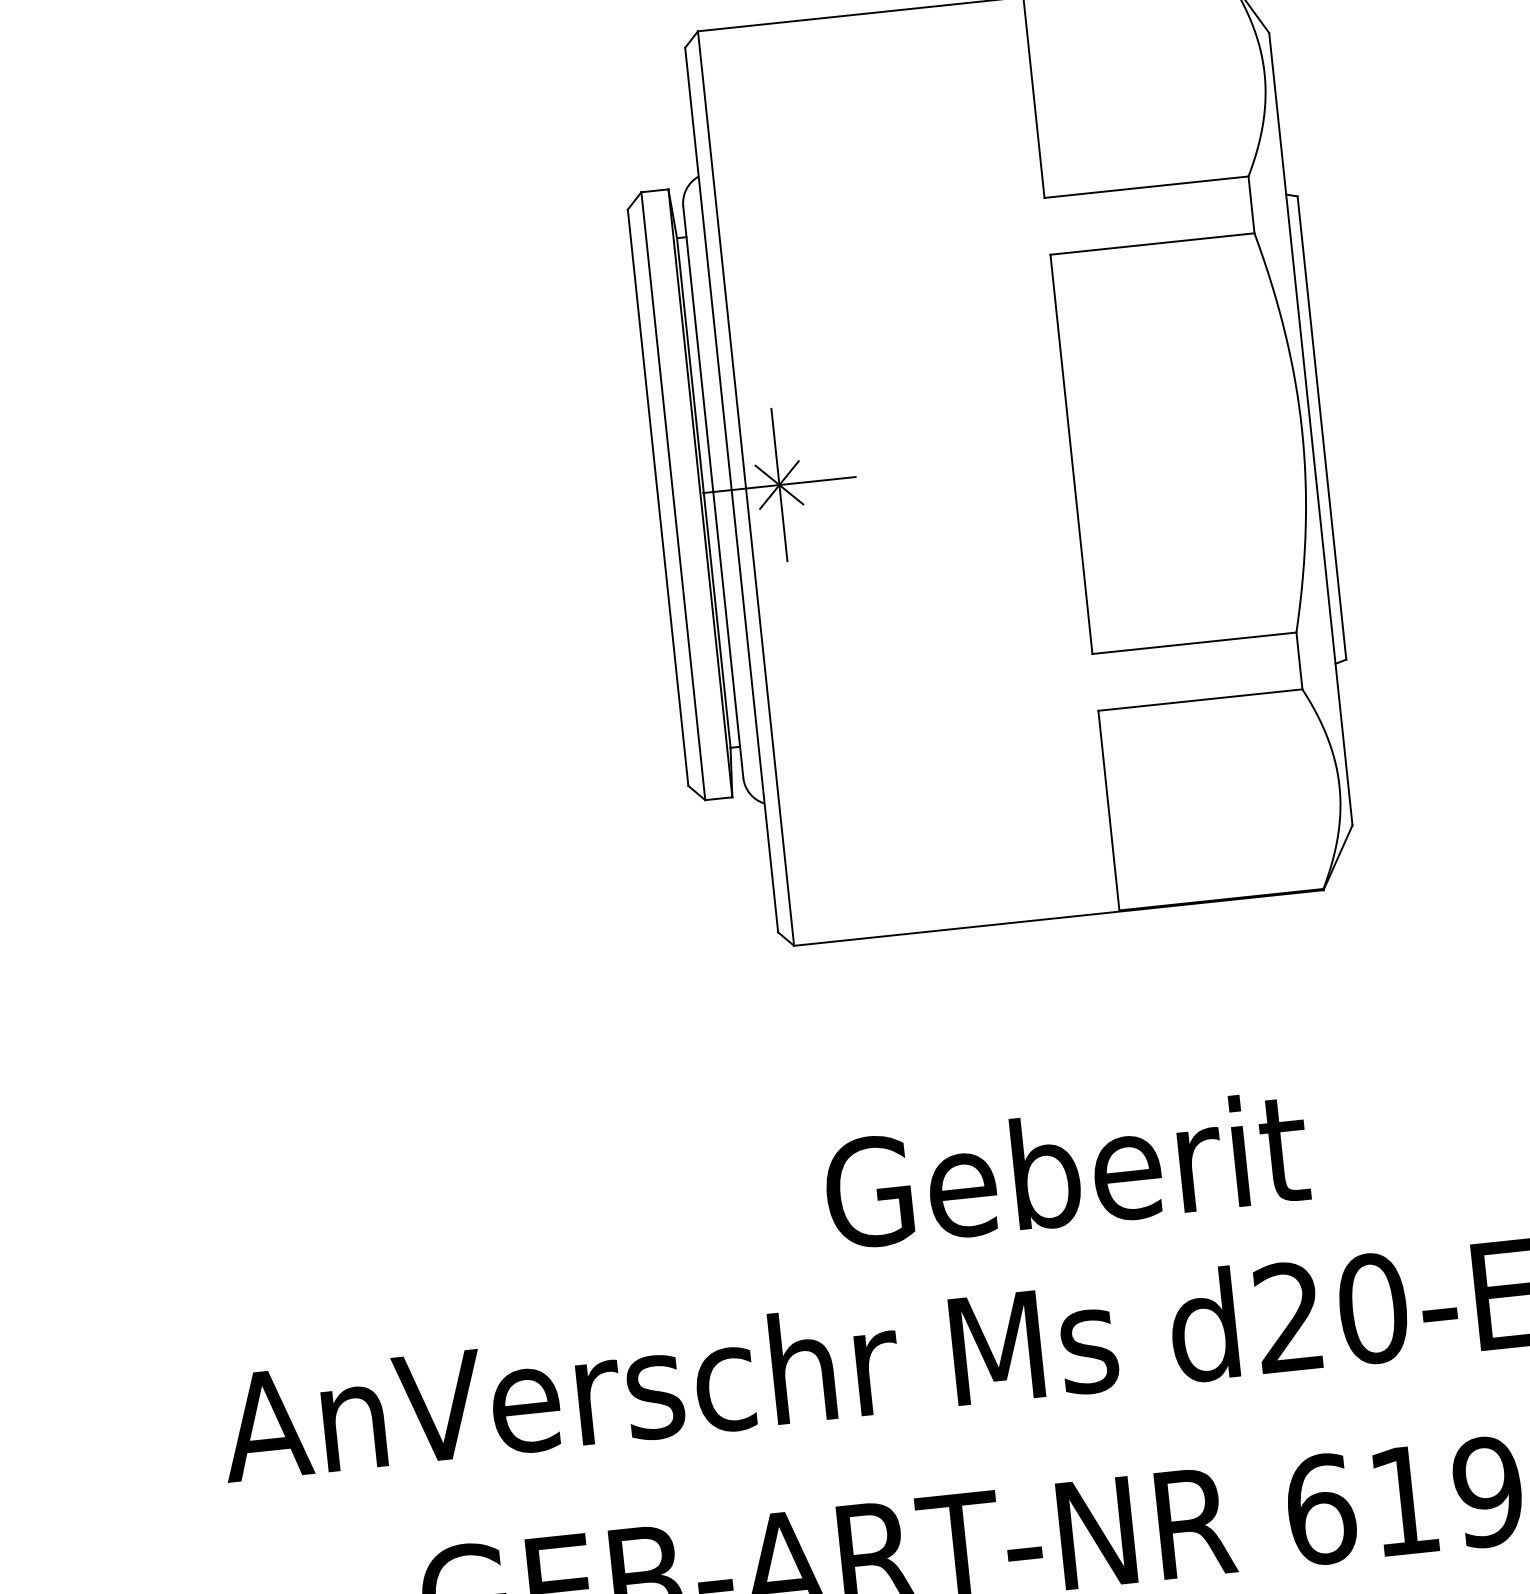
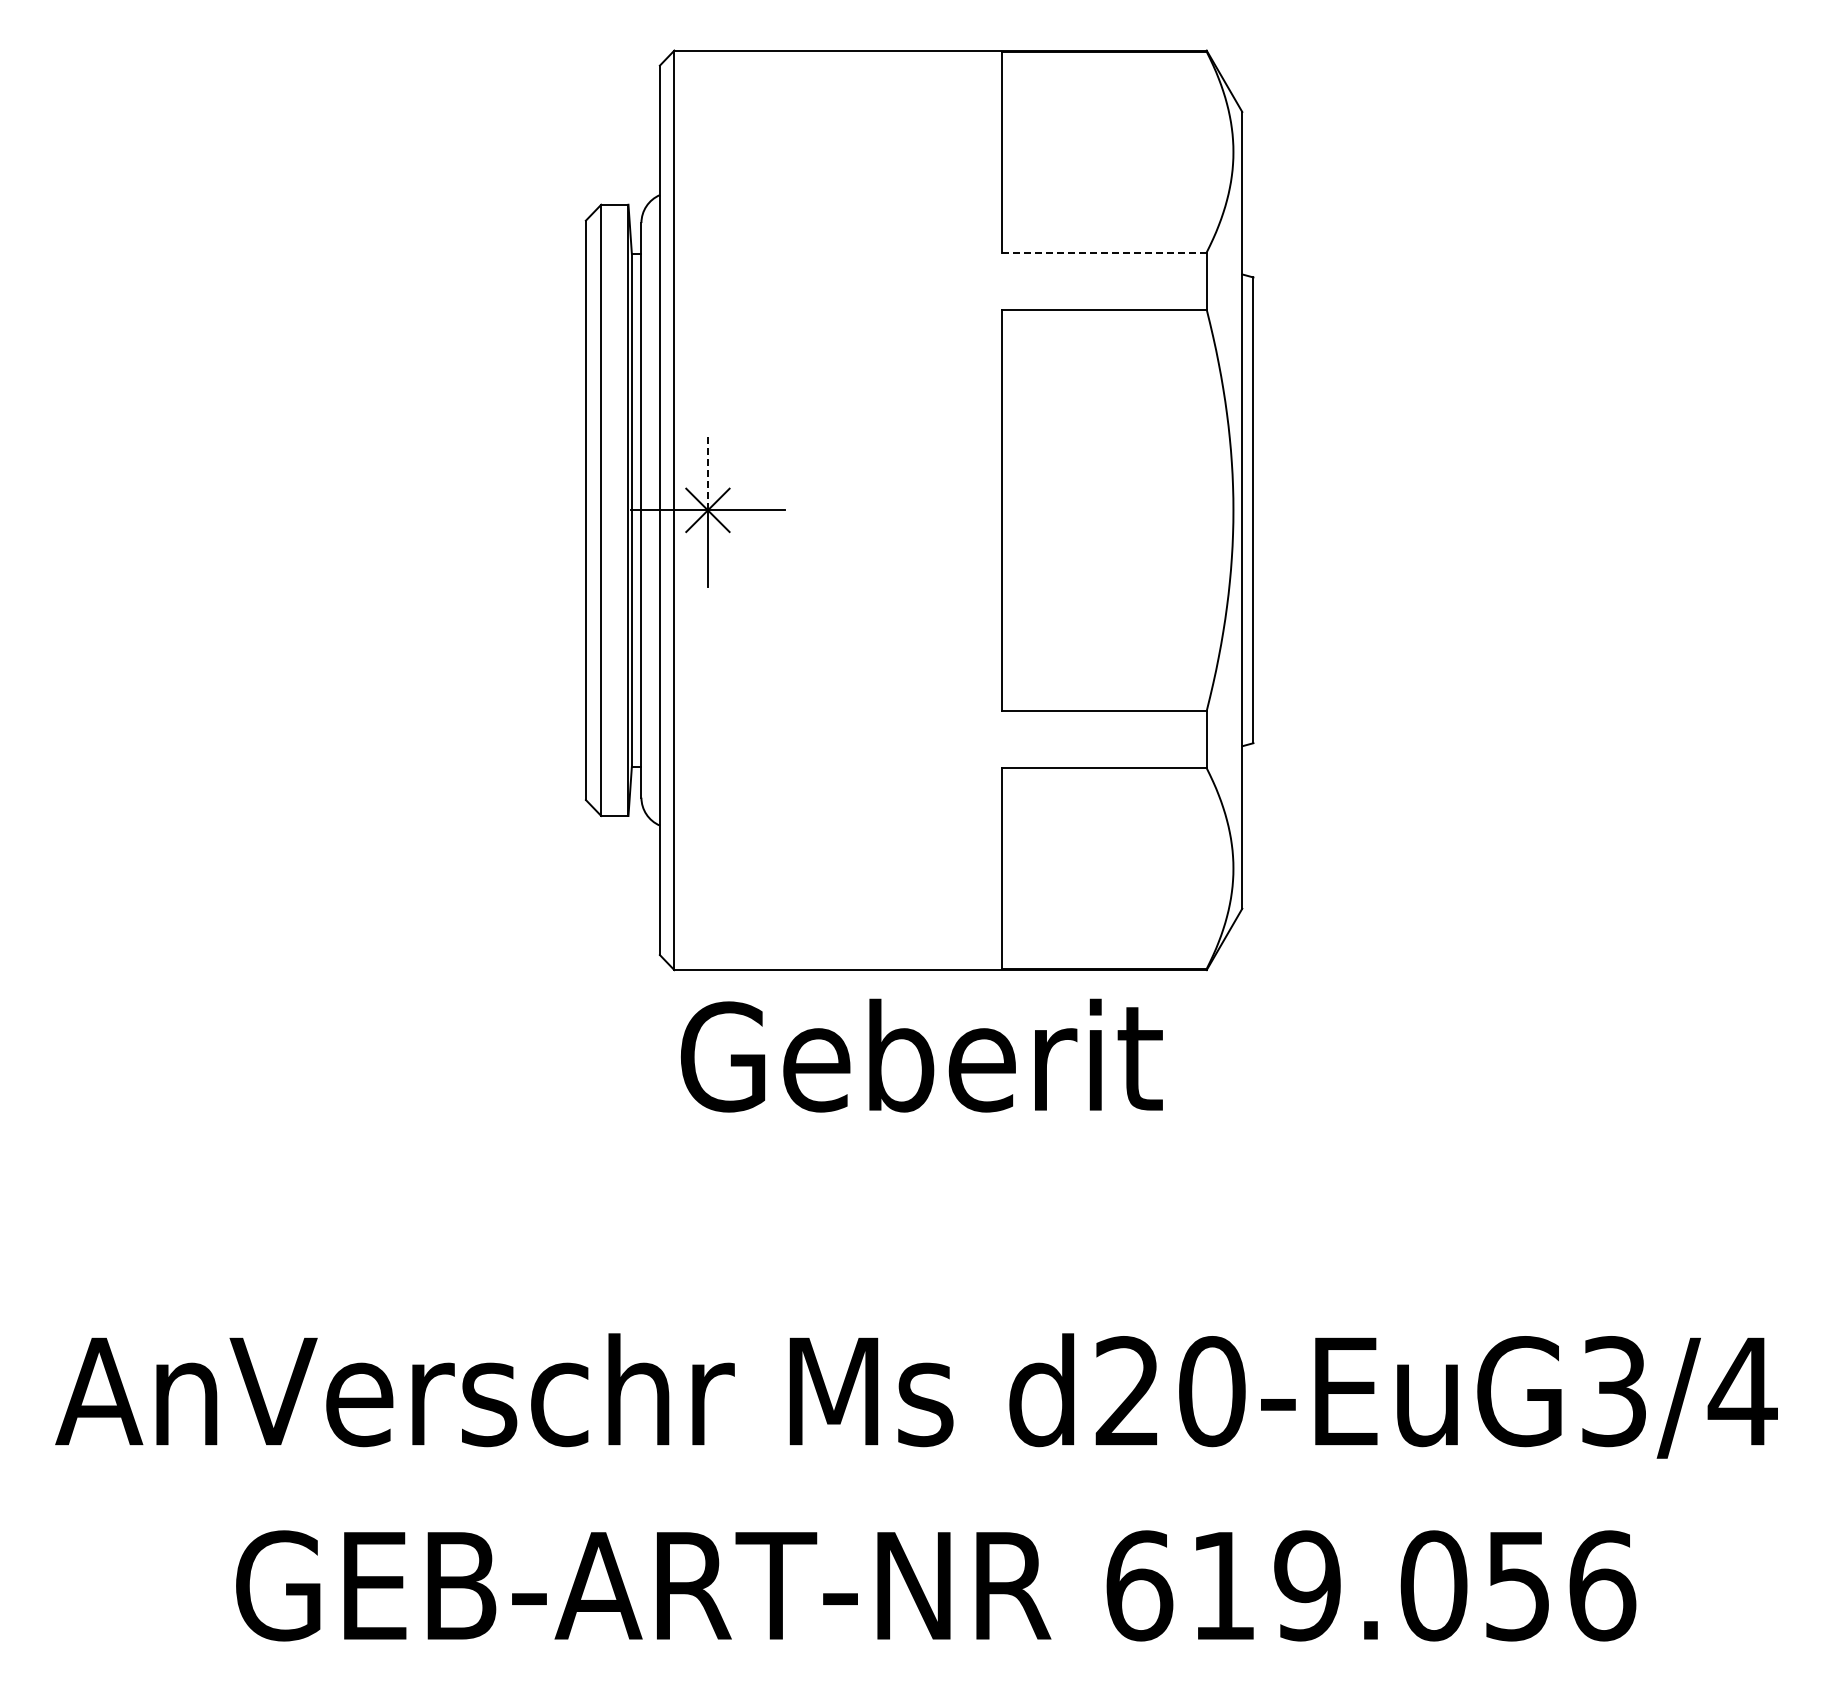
line: (1146, 187) -> (1104, 252), solid -> dashed
line: (774, 446) -> (707, 471), solid -> dashed
text: (1066, 1169) -> (921, 1055), moved

